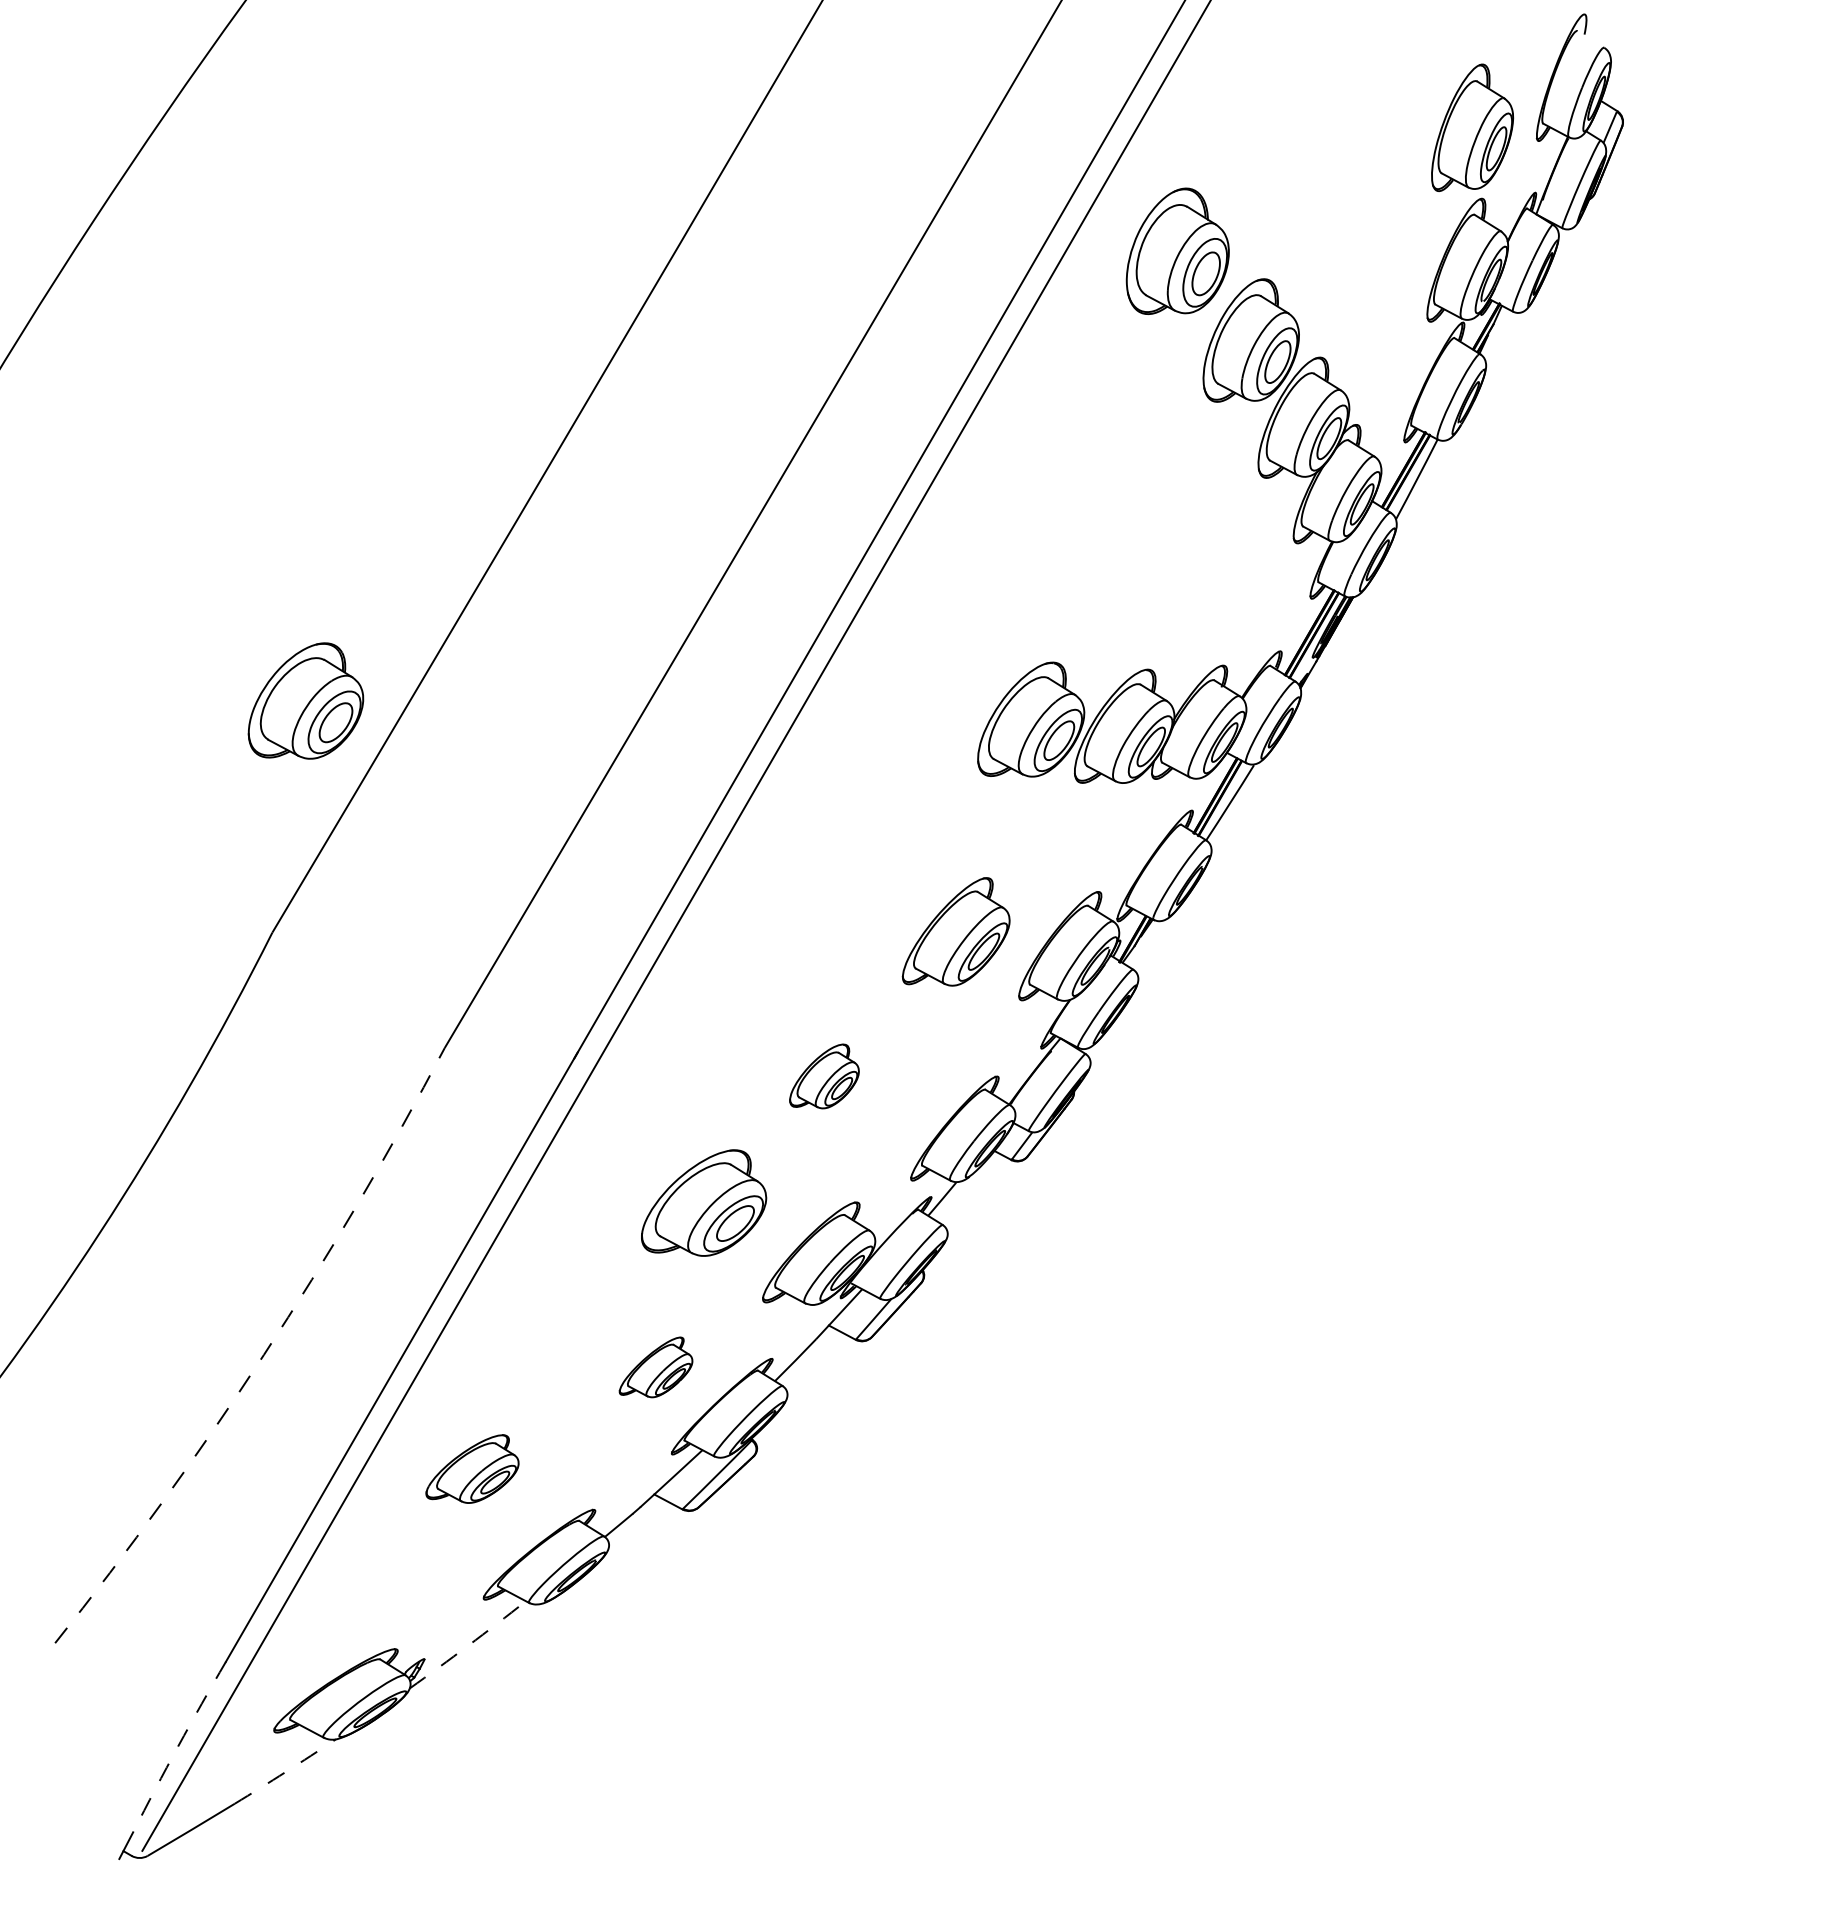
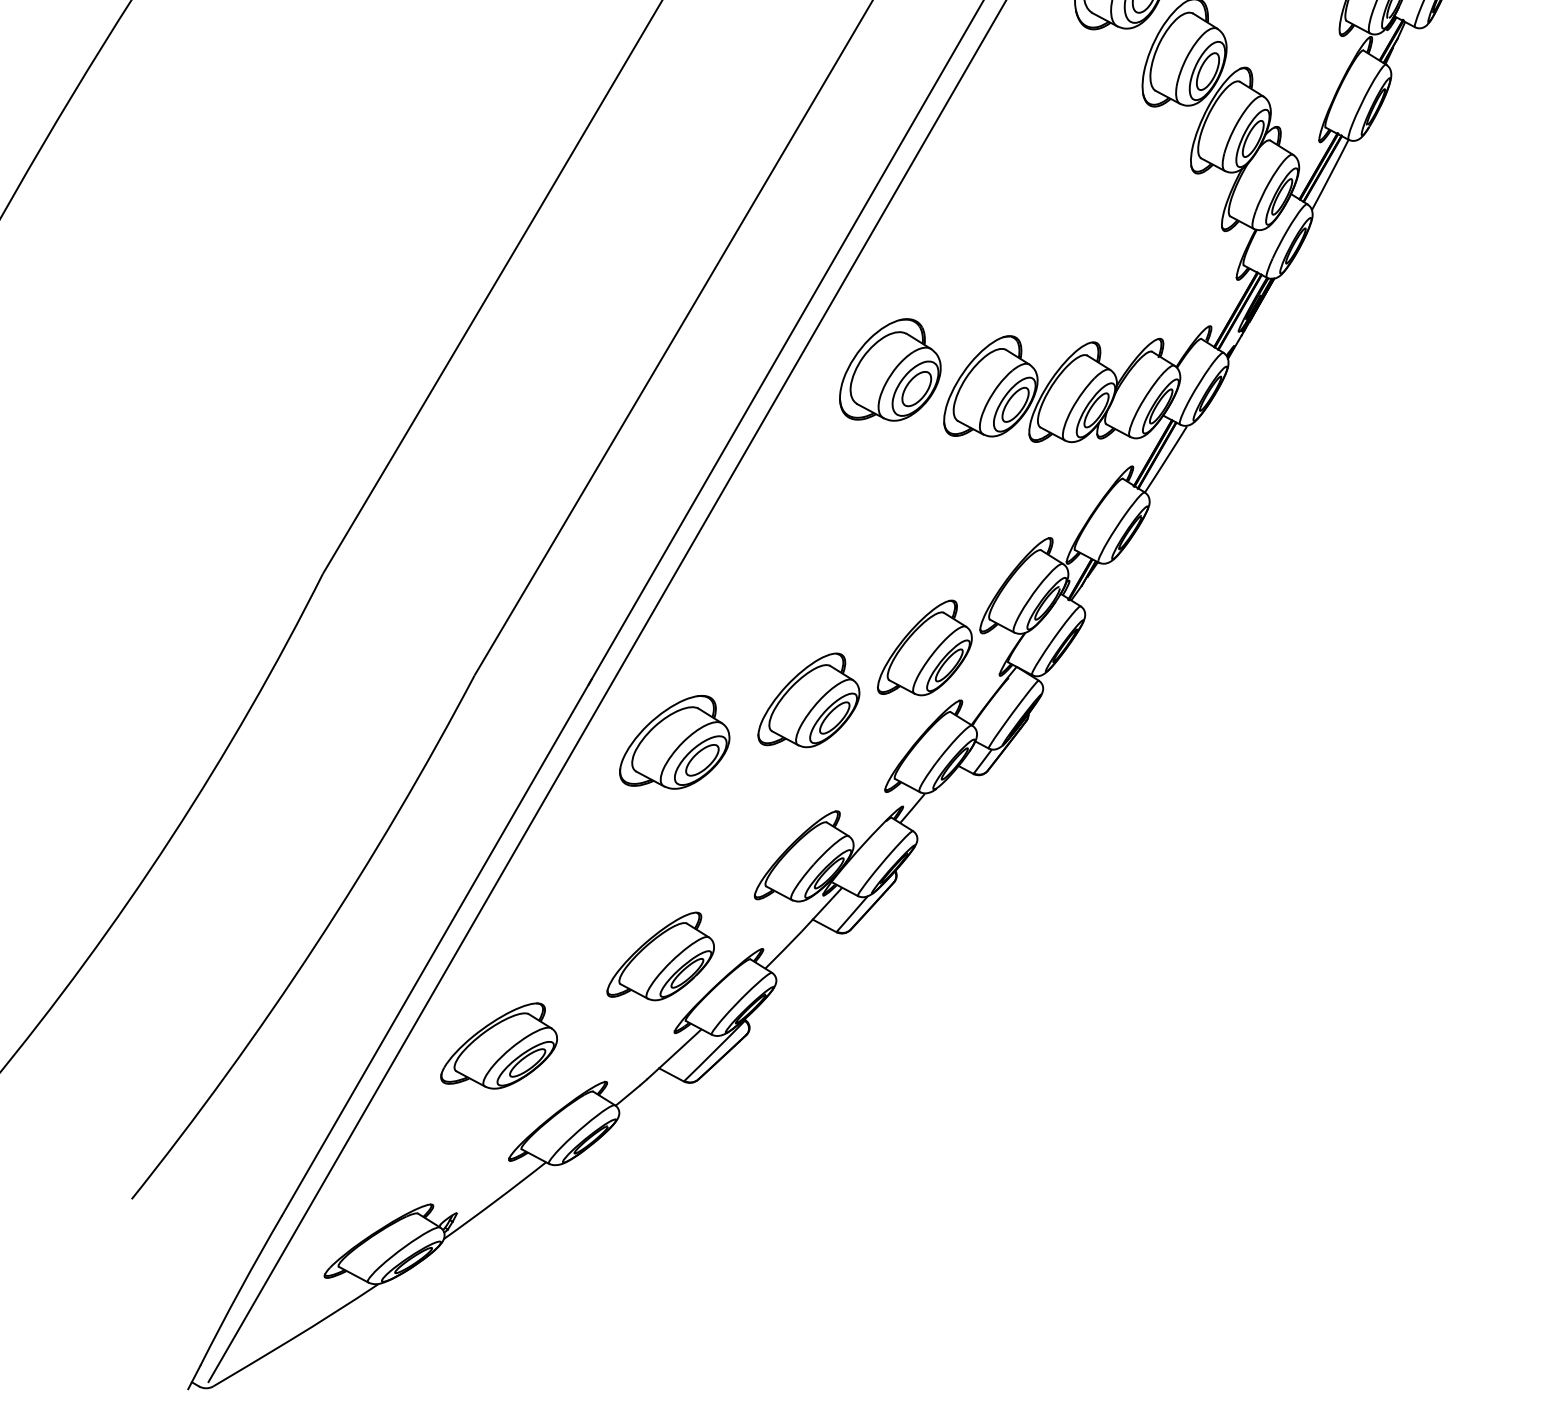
part: (305, 700) -> (889, 369), moved
part: (955, 931) -> (924, 647), moved
part: (824, 1076) -> (808, 700), size x1.67
part: (704, 1202) -> (675, 741), moved
arc: (263, 1354) -> (315, 945), dashed -> solid
part: (655, 1367) -> (660, 956), size x1.67
part: (472, 1468) -> (499, 1045), size x1.43
arc: (468, 1645) -> (495, 1201), dashed -> solid
arc: (178, 1746) -> (240, 1290), dashed -> solid
arc: (285, 1772) -> (334, 1313), dashed -> solid

